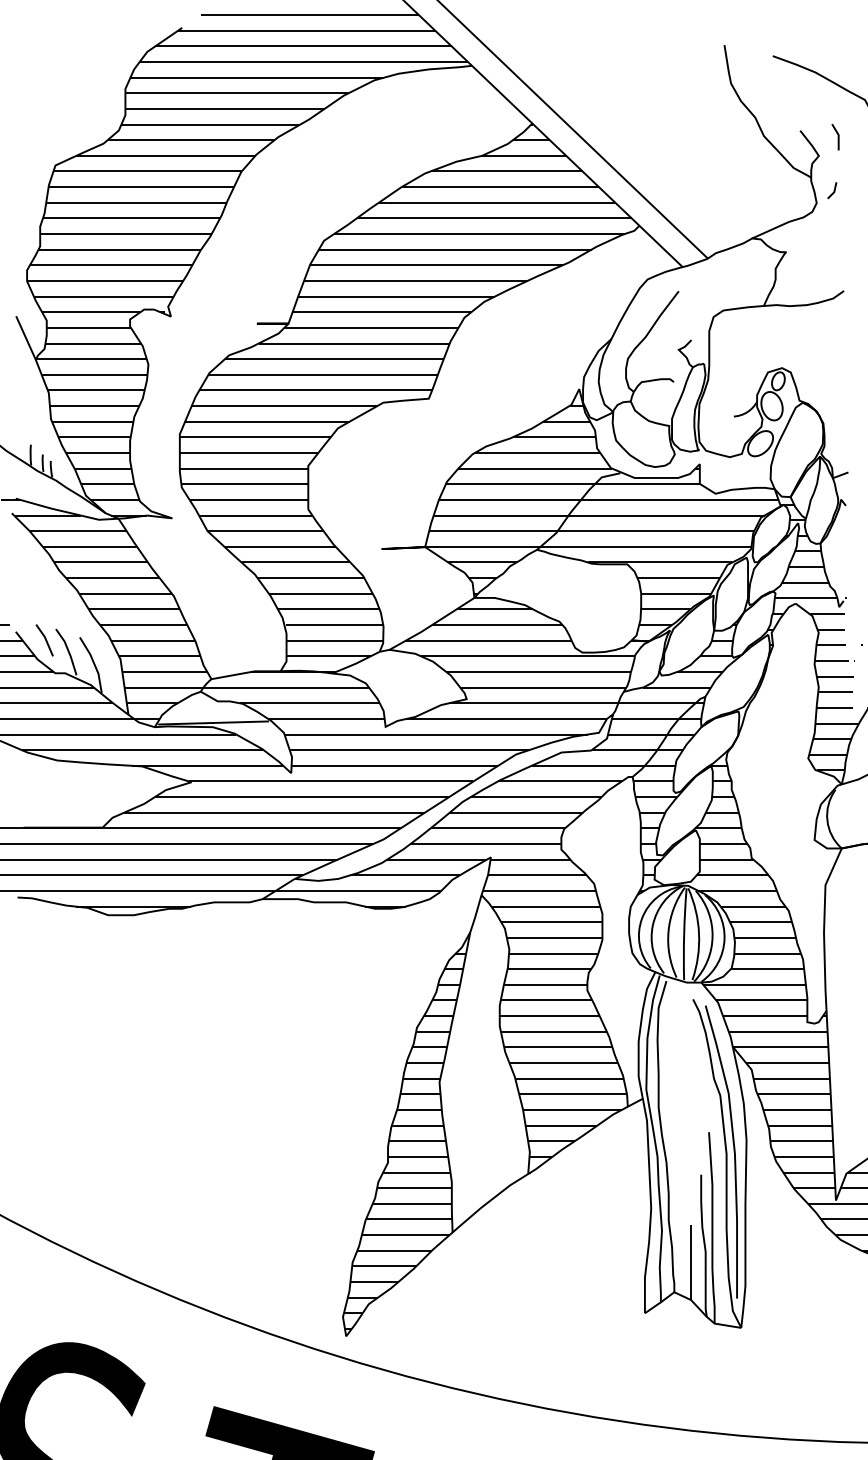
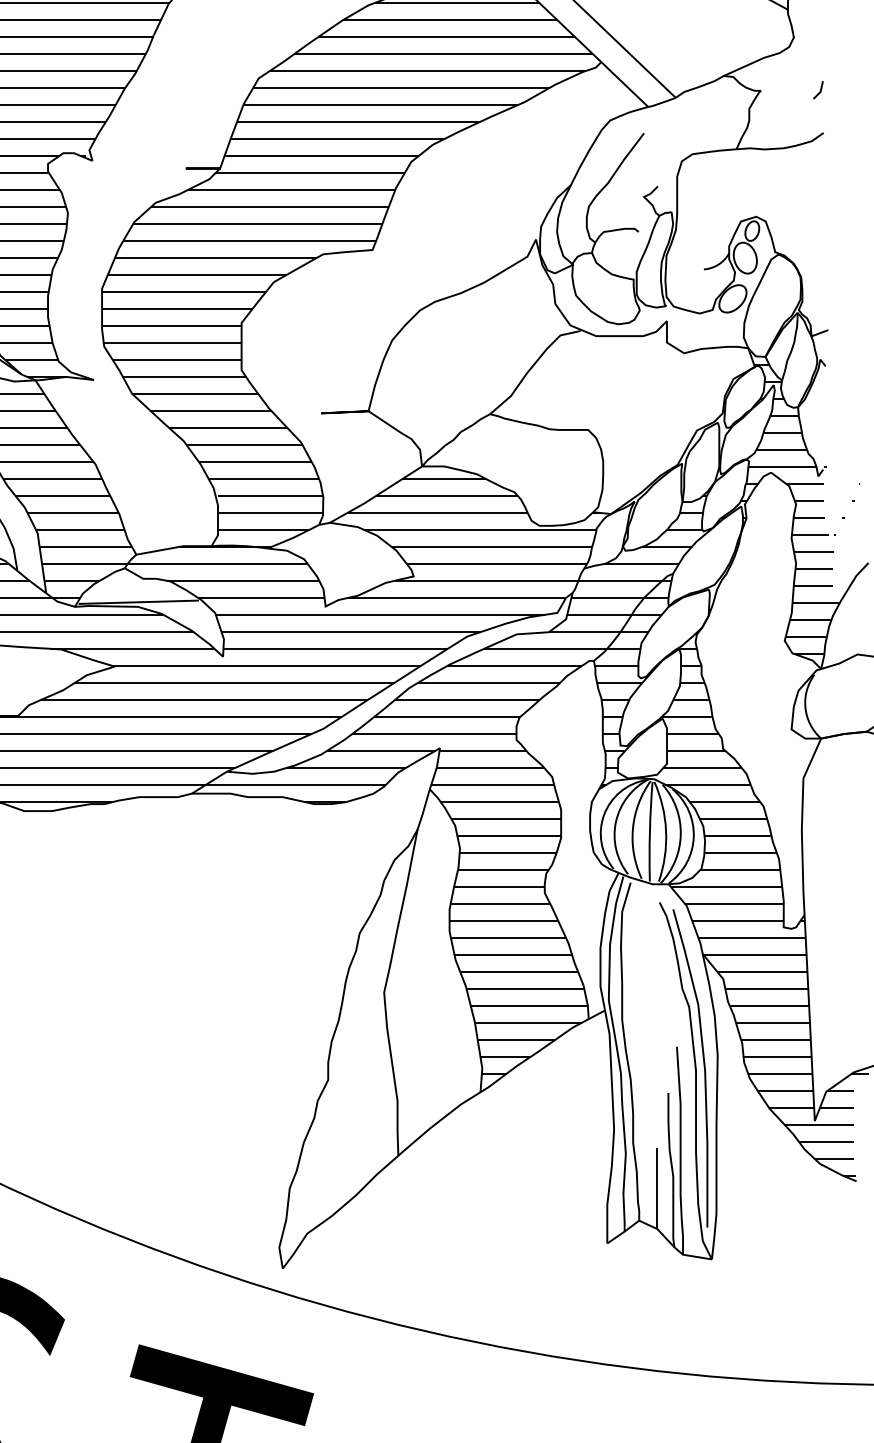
line: (833, 190) -> (819, 90), moved
hatch: (601, 515) -> (560, 376), removed
hatch: (404, 1140) -> (346, 1055), removed

